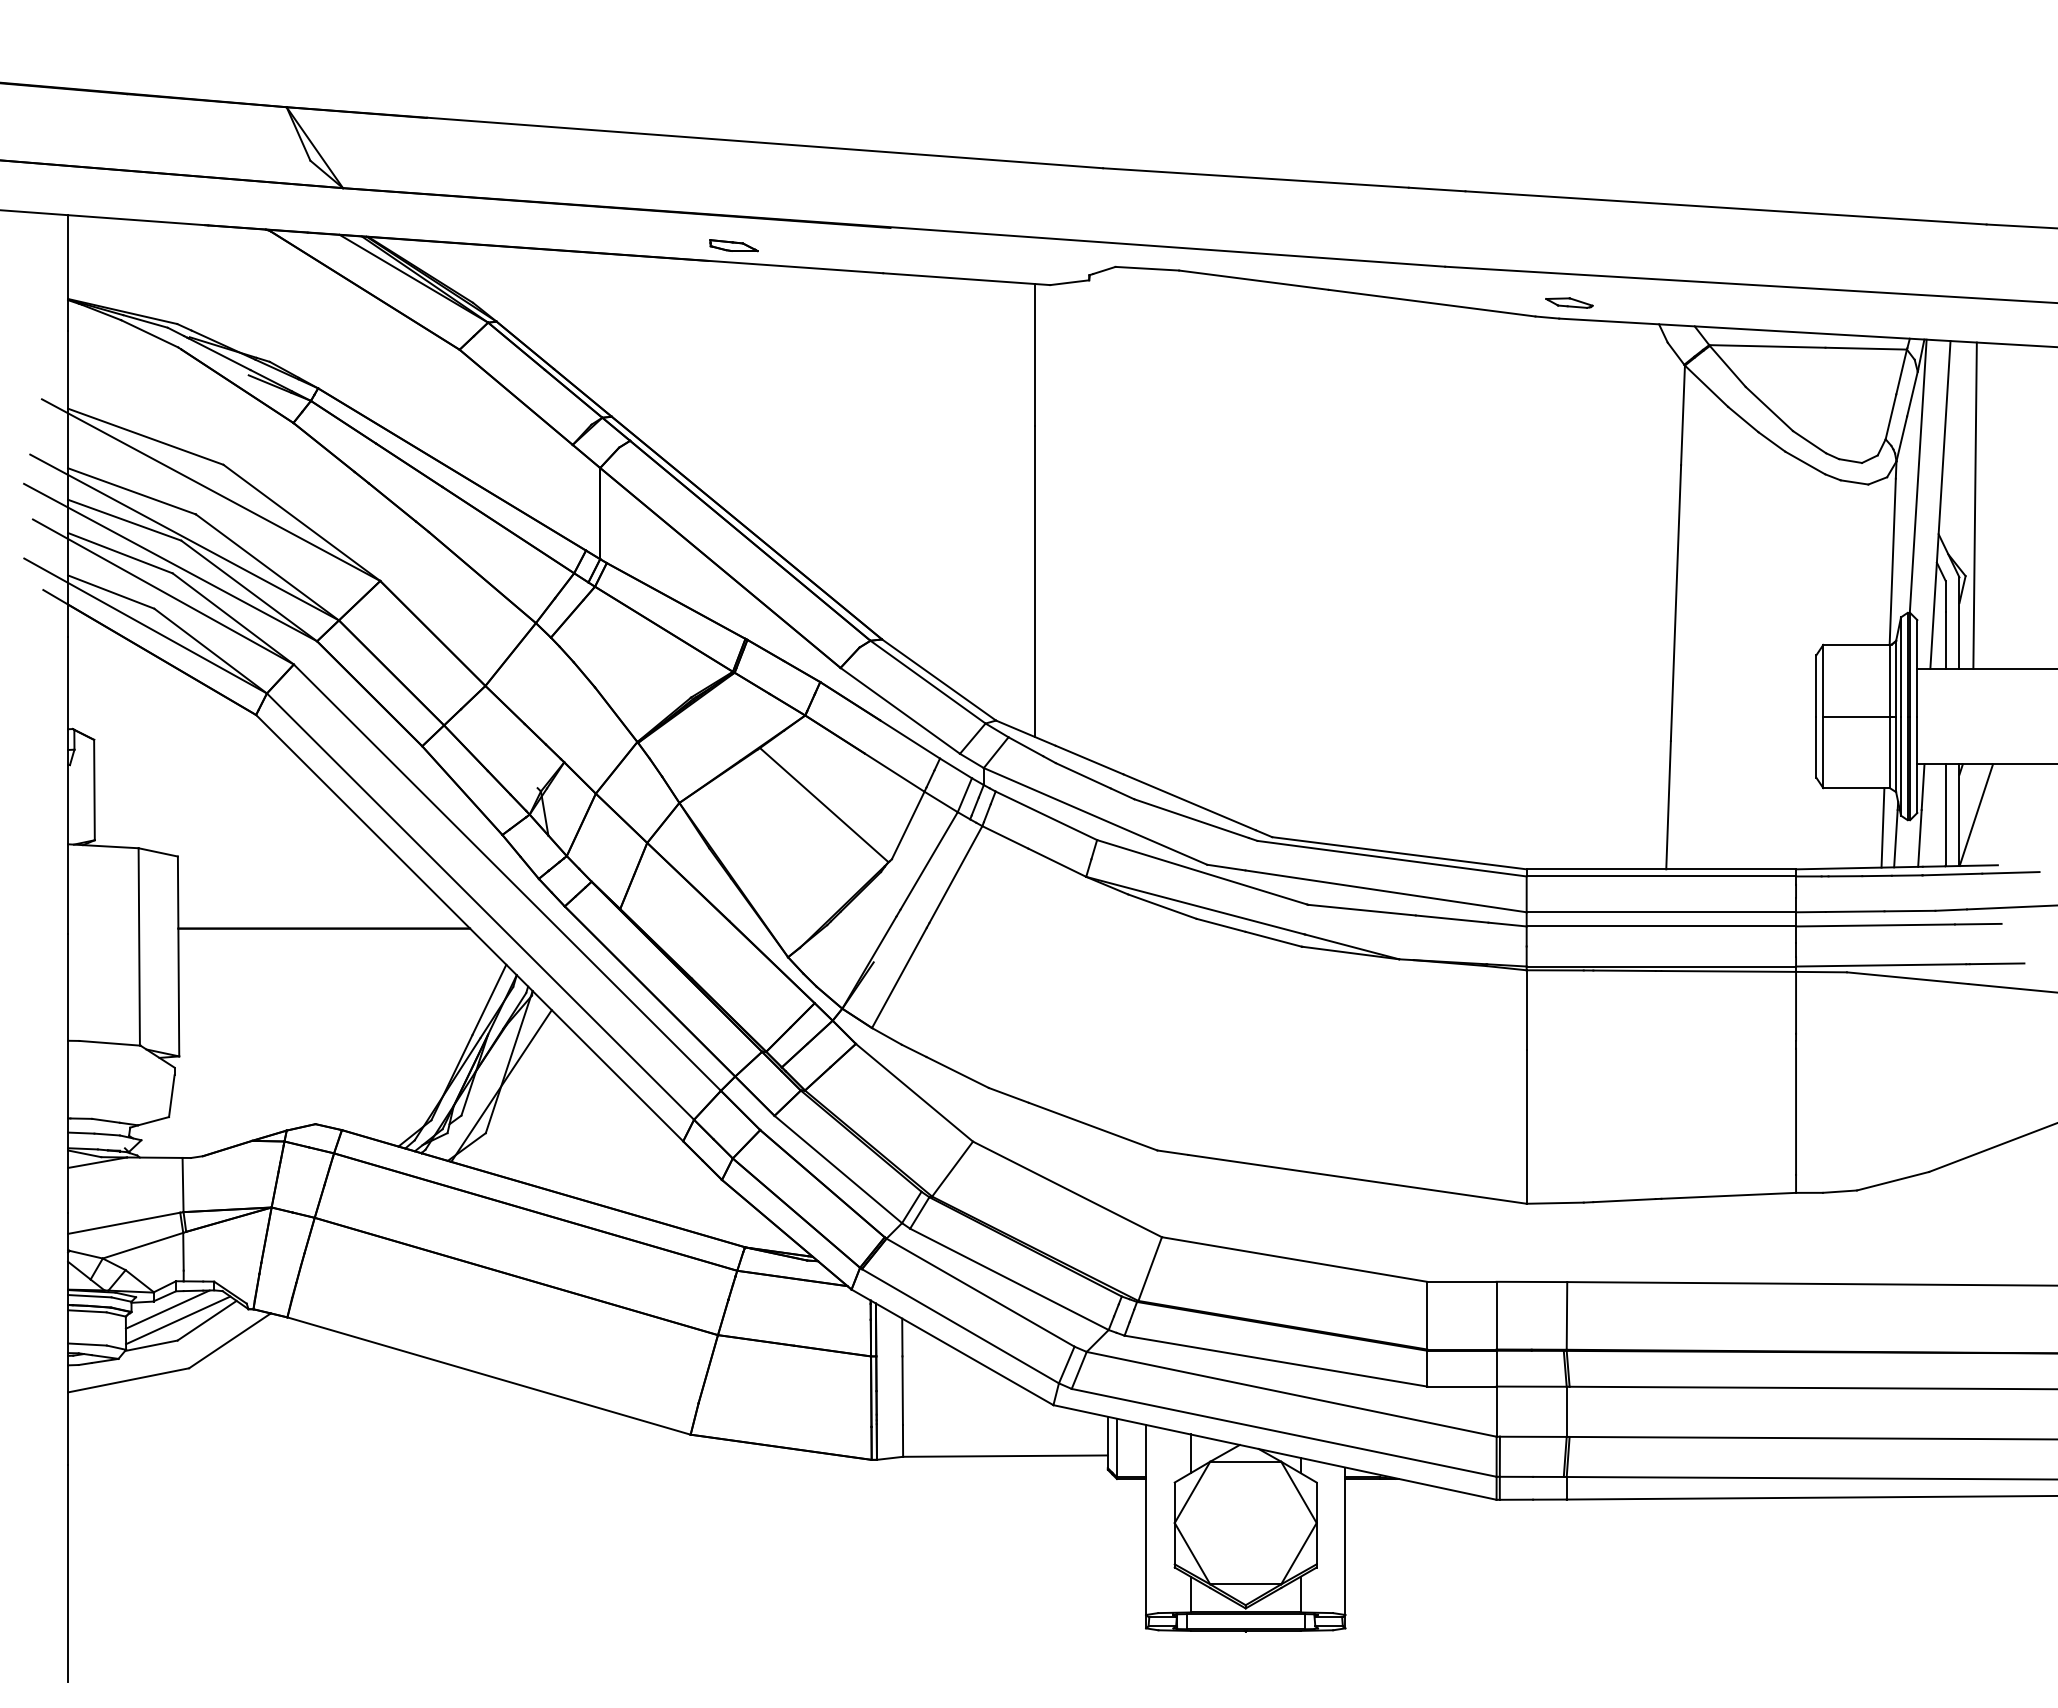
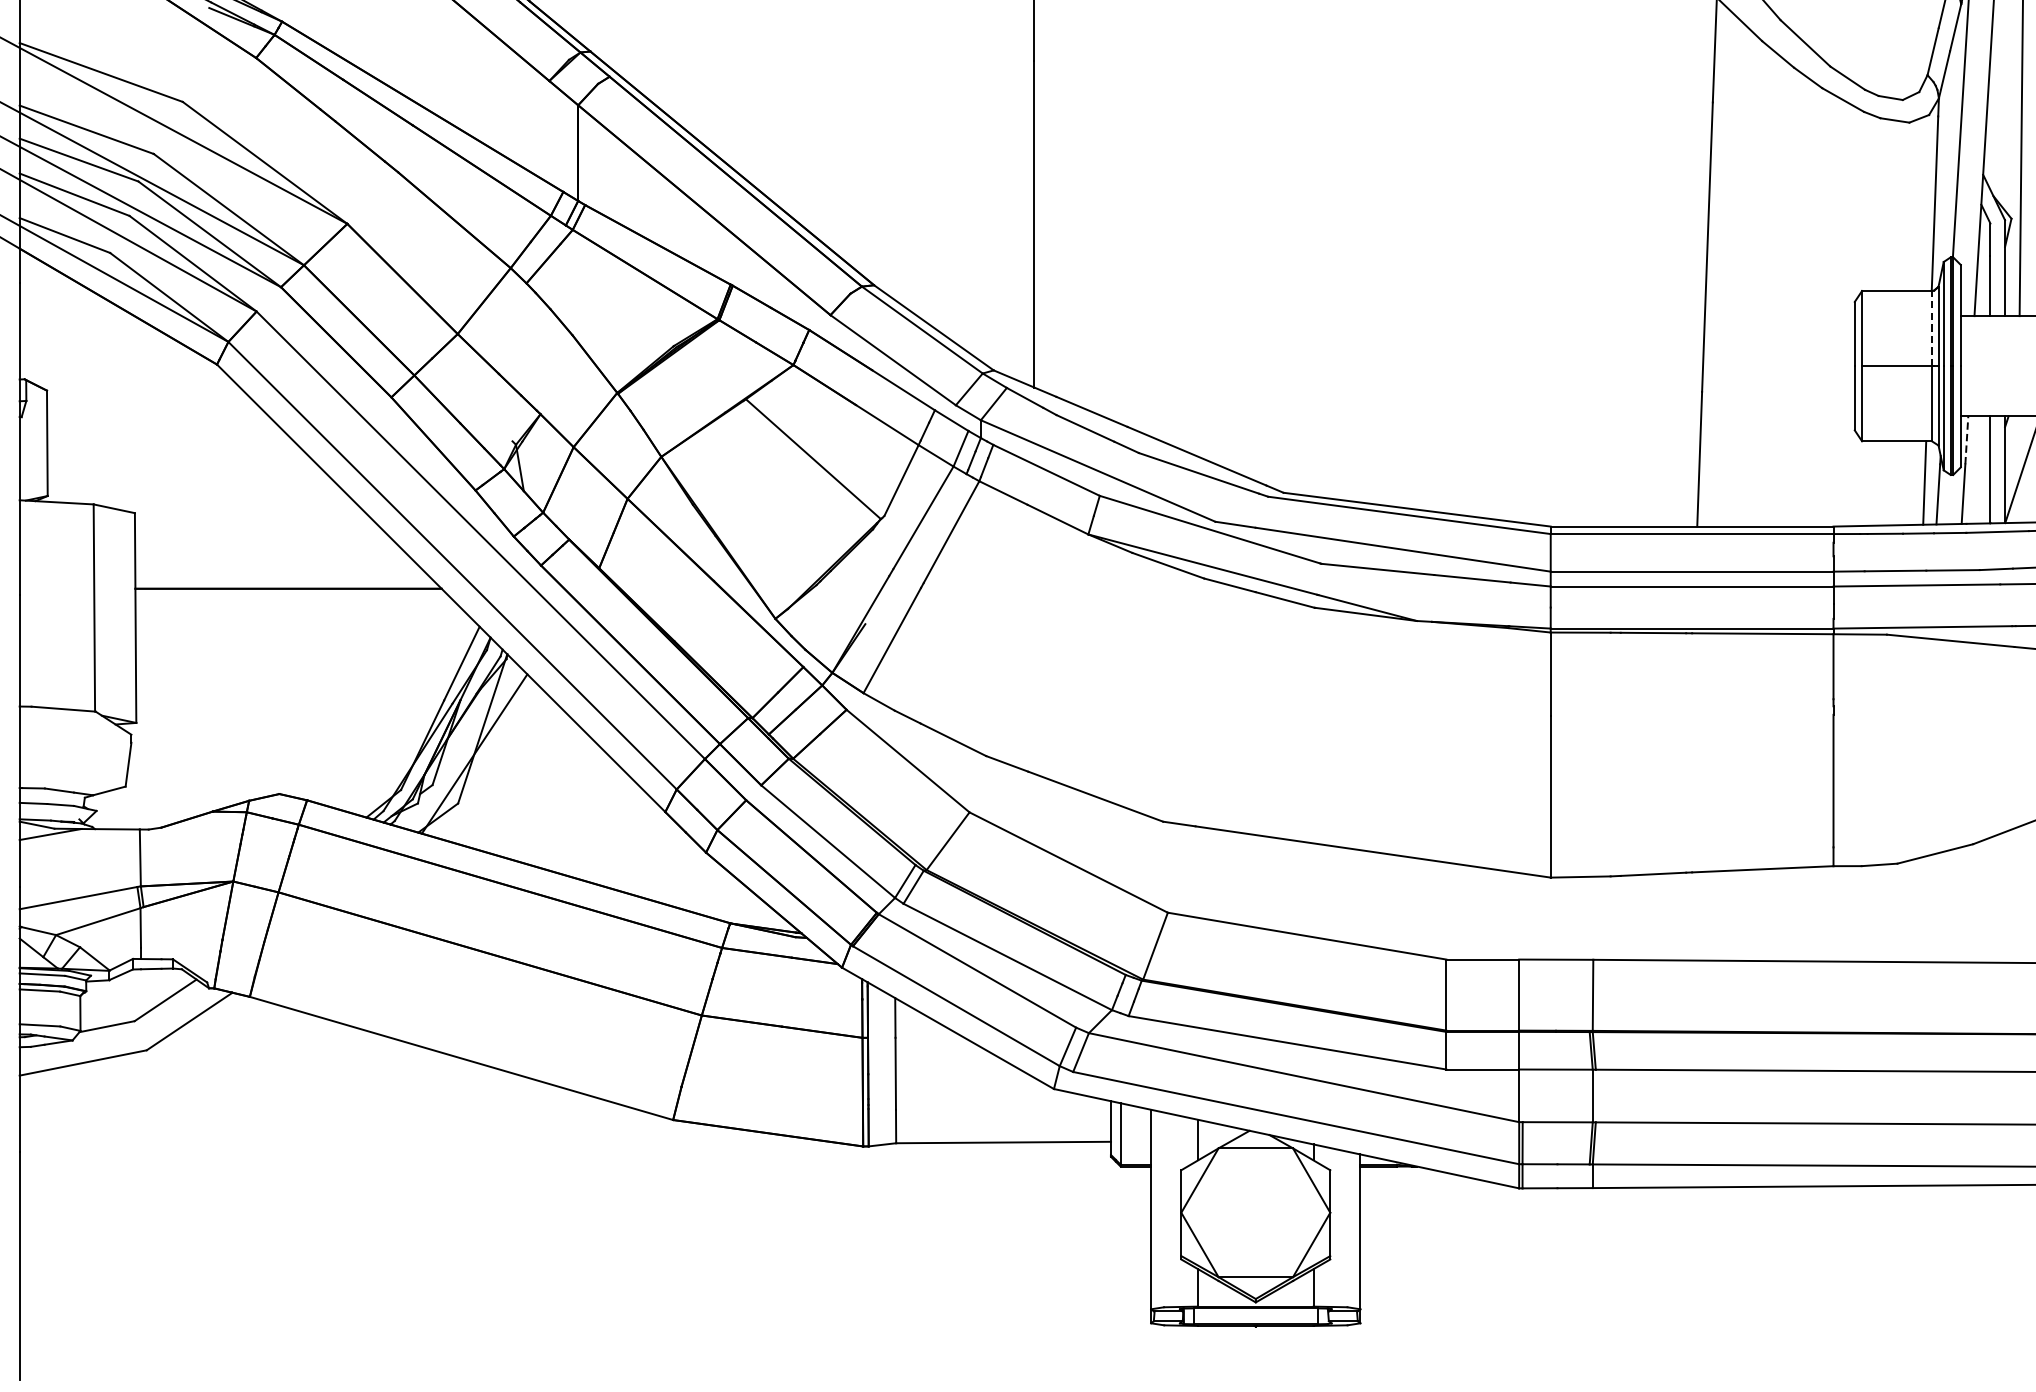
line: (1889, 680) -> (1931, 328), solid -> dashed
line: (1923, 787) -> (1967, 440), solid -> dashed
line: (167, 1309) -> (124, 988), removed
line: (178, 1320) -> (135, 1000), removed

